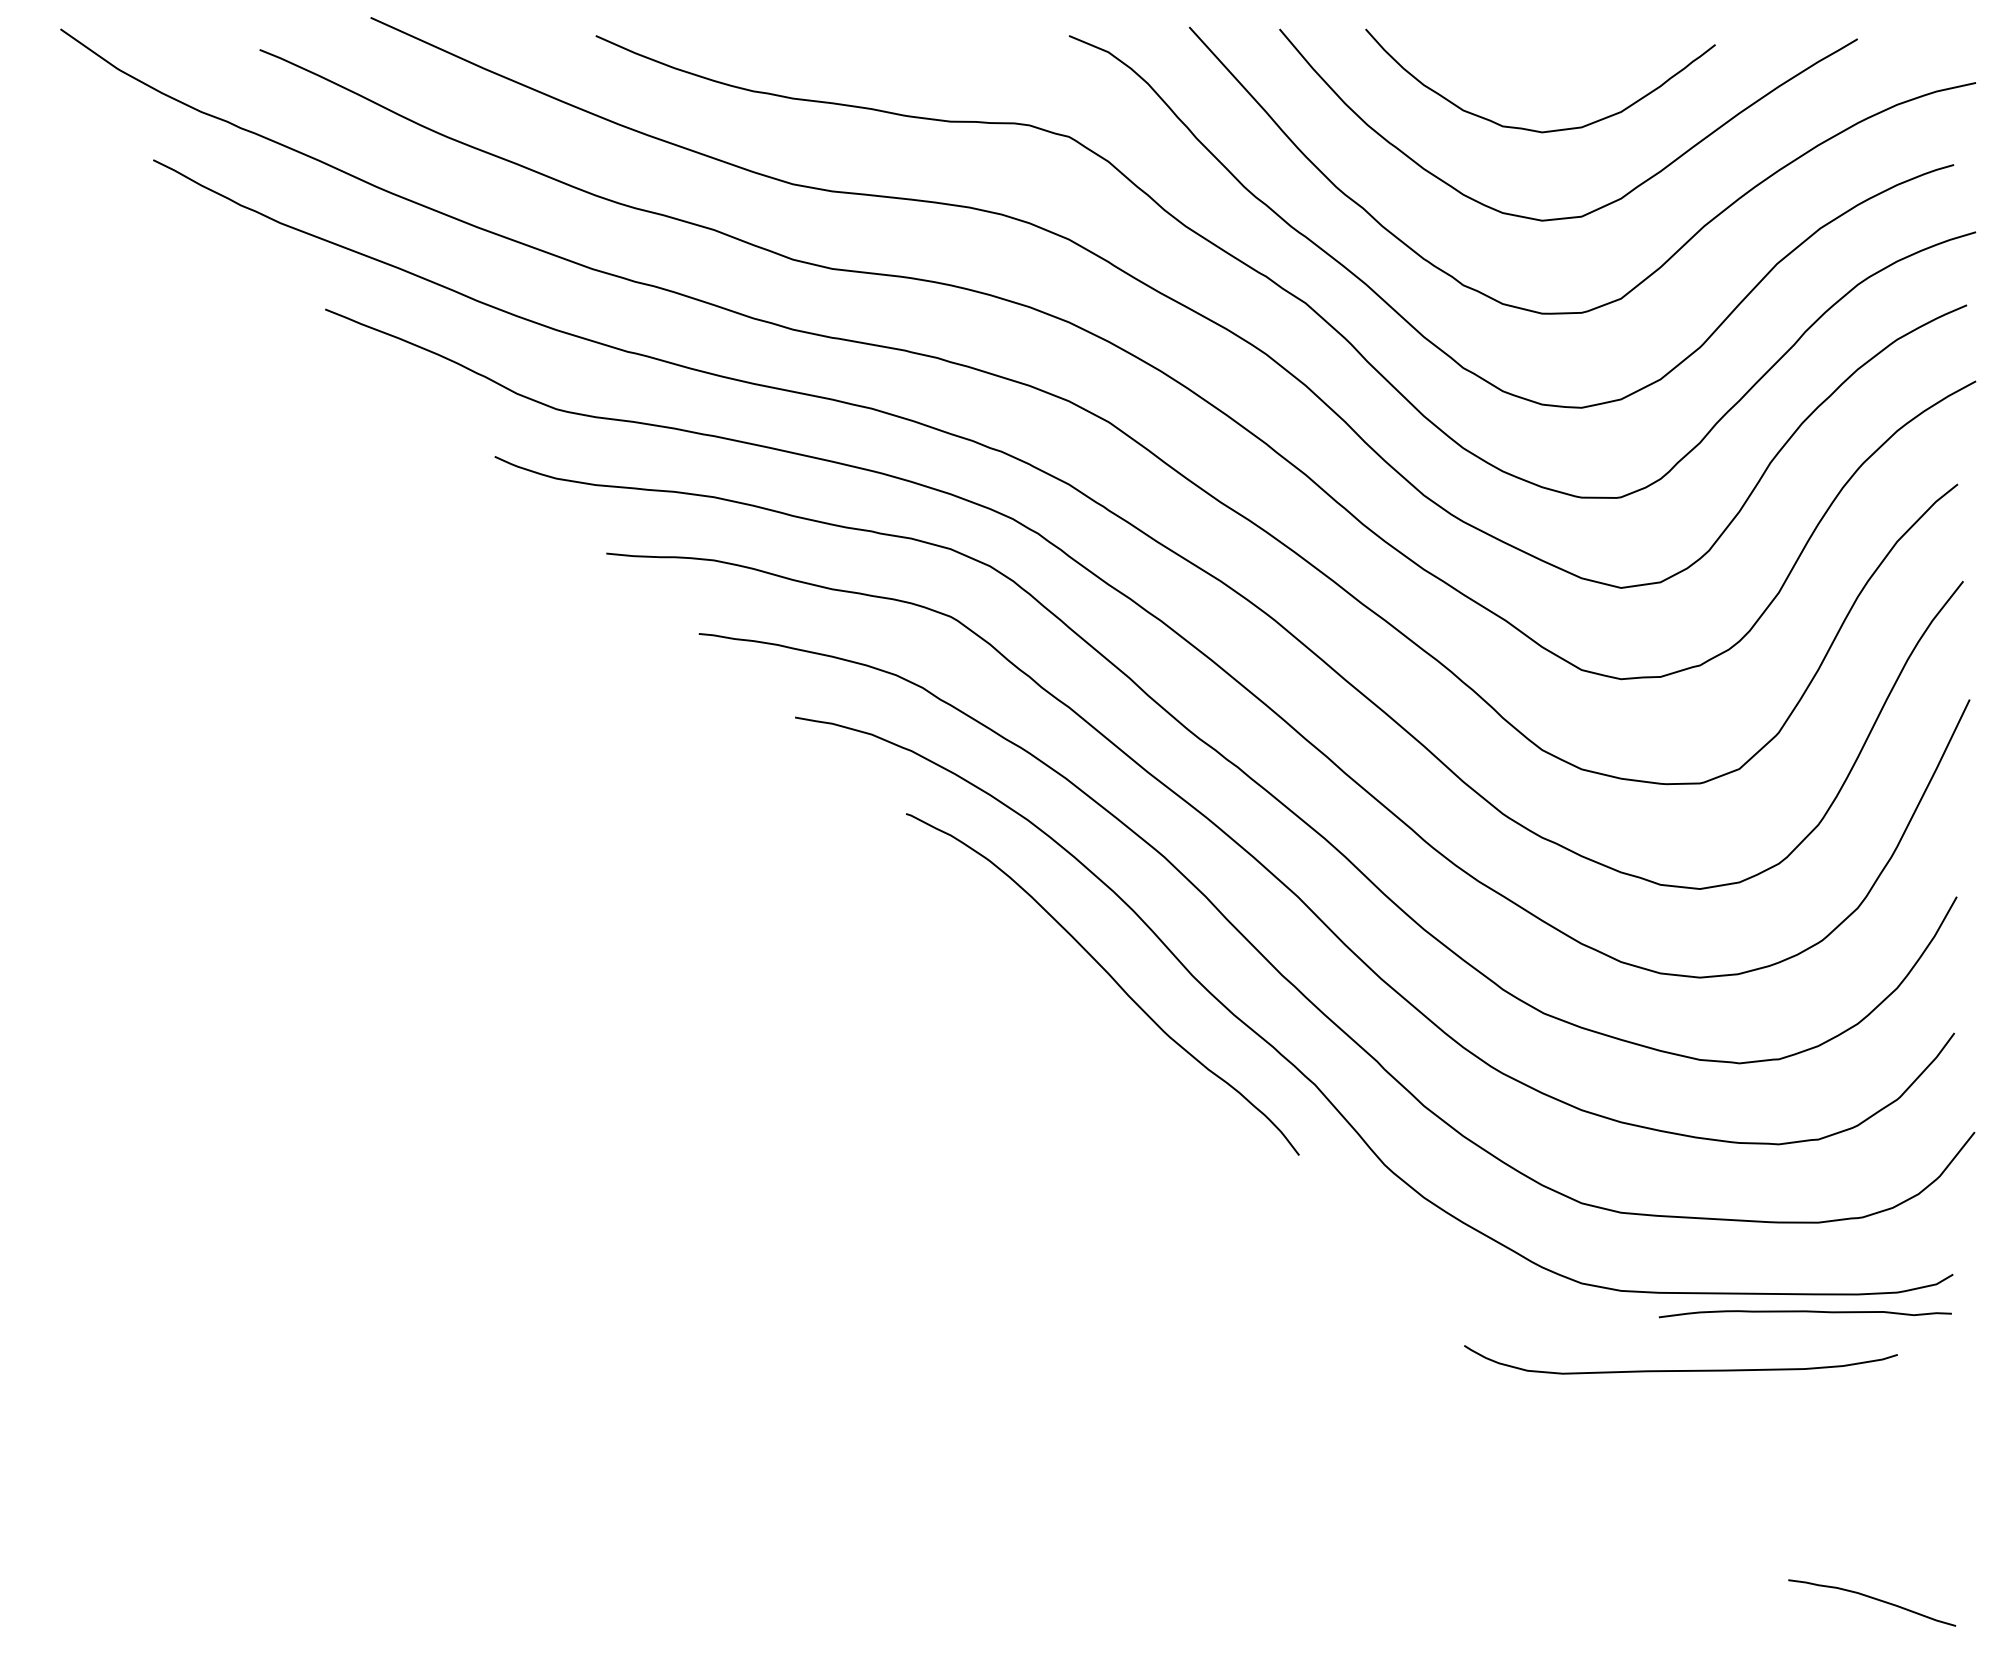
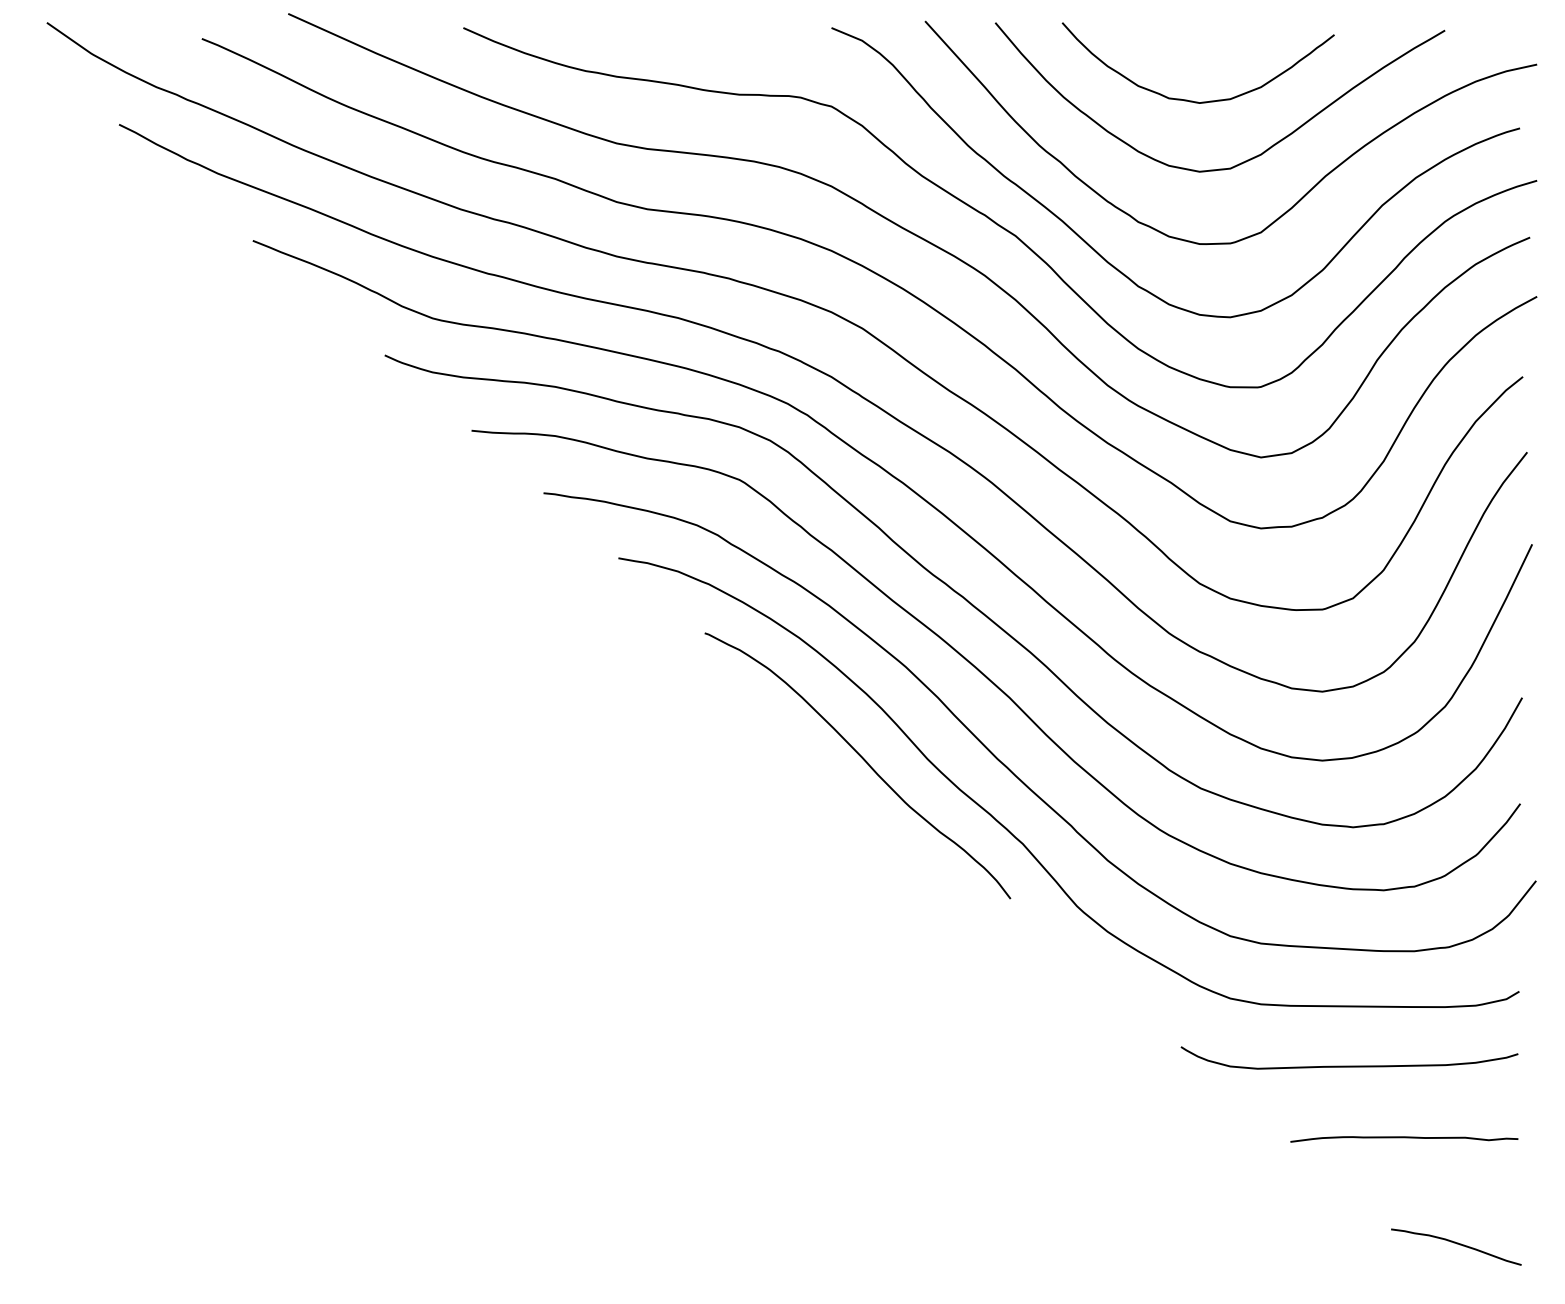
curve: (1805, 1312) -> (1404, 1138), moved
curve: (1680, 1369) -> (1349, 1065), moved

